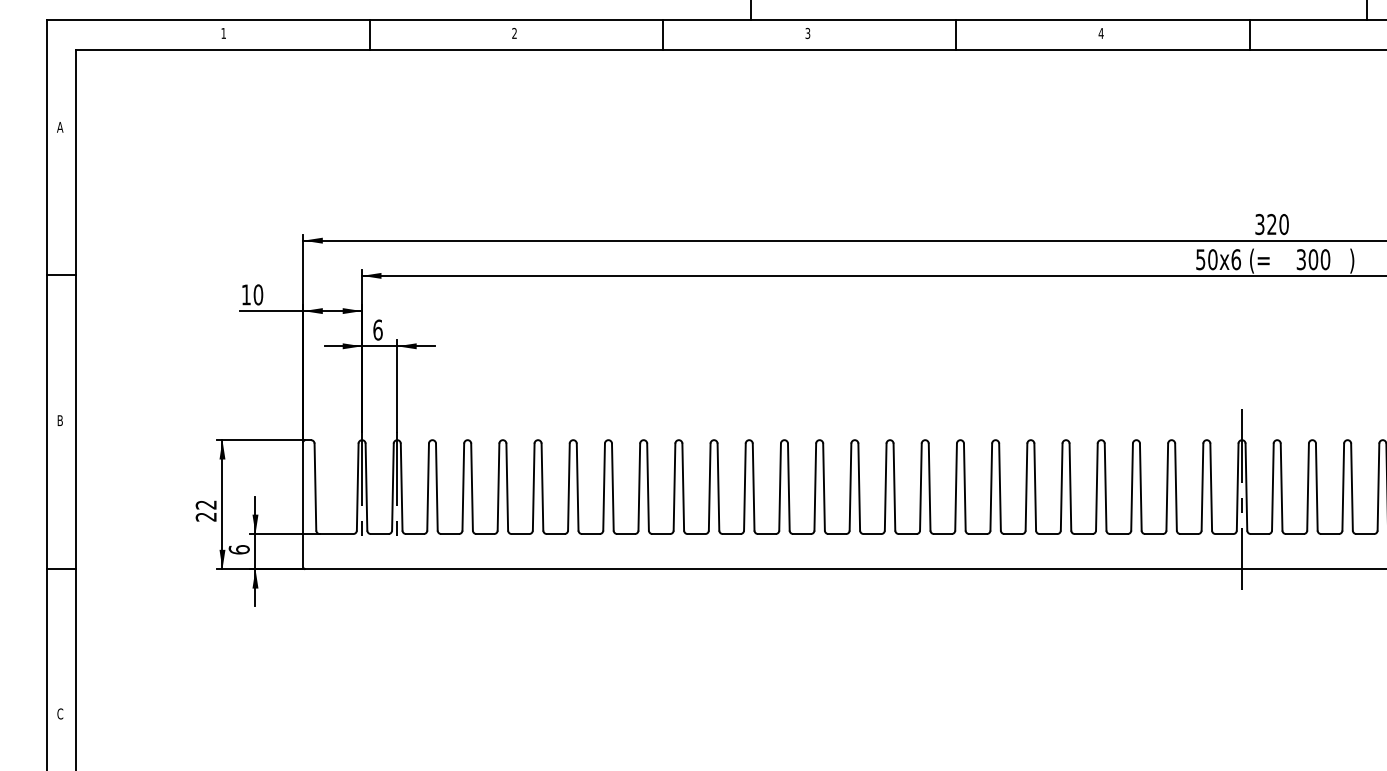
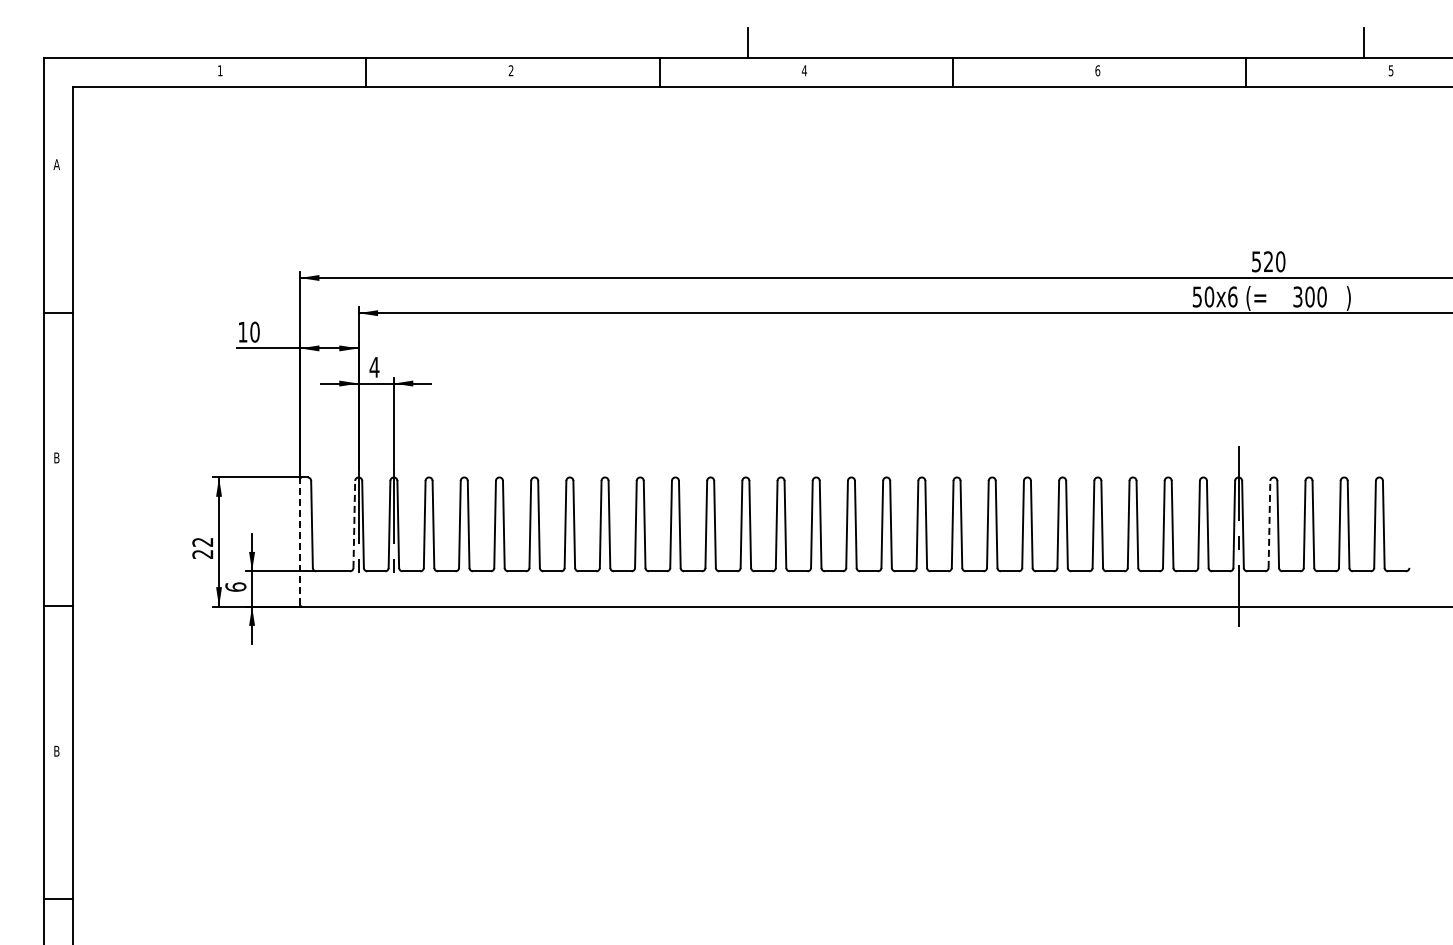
text: (807, 33) -> (804, 70), 3 -> 4
text: (1100, 33) -> (1097, 70), 4 -> 6
text: (1259, 224) -> (1256, 261), 320 -> 520
text: (377, 329) -> (374, 366), 6 -> 4
line: (357, 486) -> (354, 523), solid -> dashed
line: (1272, 486) -> (1269, 523), solid -> dashed
line: (303, 505) -> (300, 542), solid -> dashed
text: (59, 713) -> (56, 750), C -> B

